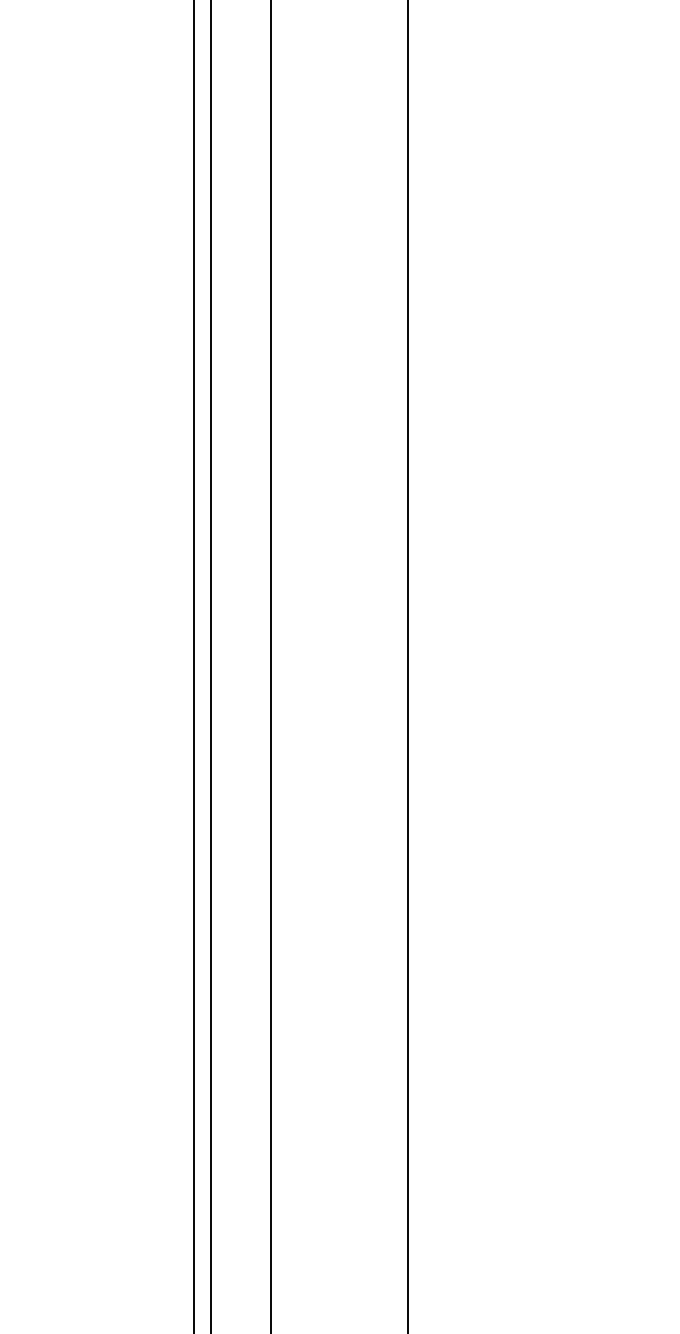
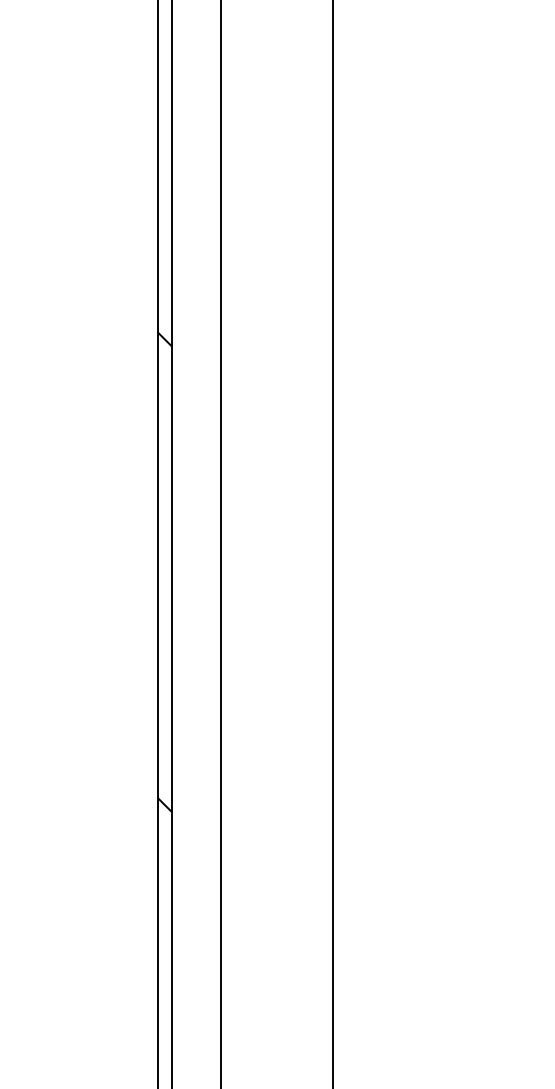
hatch: (202, 700) -> (165, 571), added

